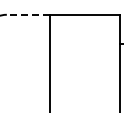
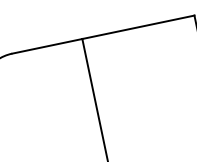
line: (28, 14) -> (47, 45), dashed -> solid

